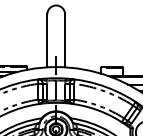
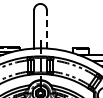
line: (64, 39) -> (46, 28), solid -> dashed

